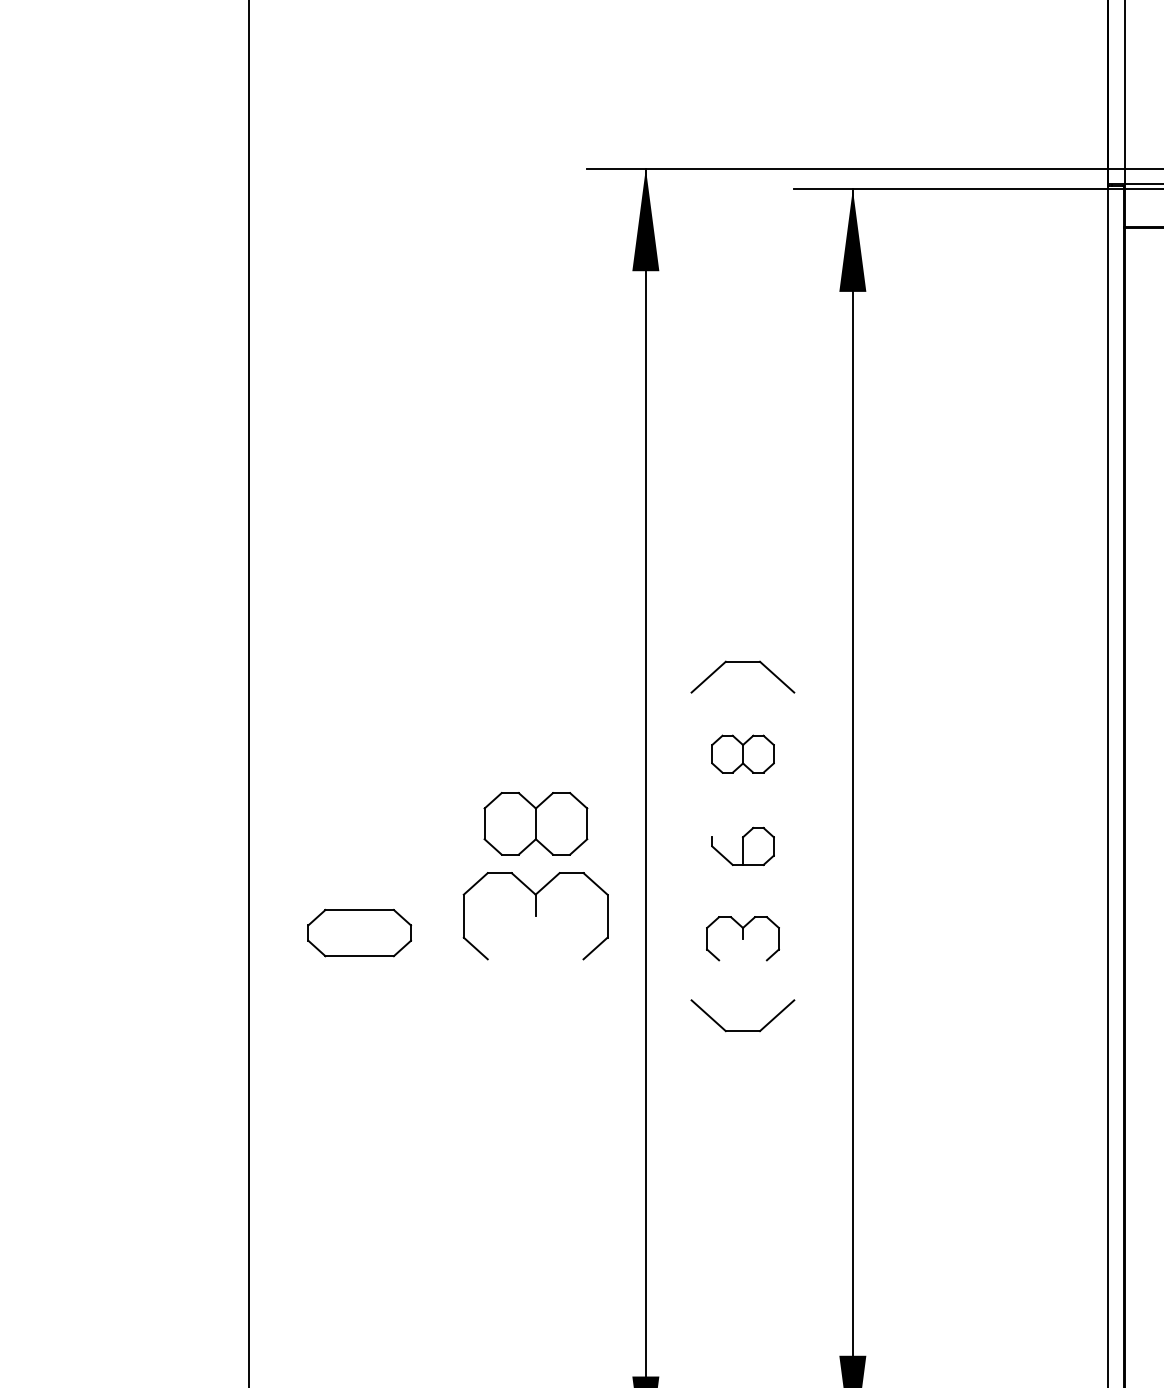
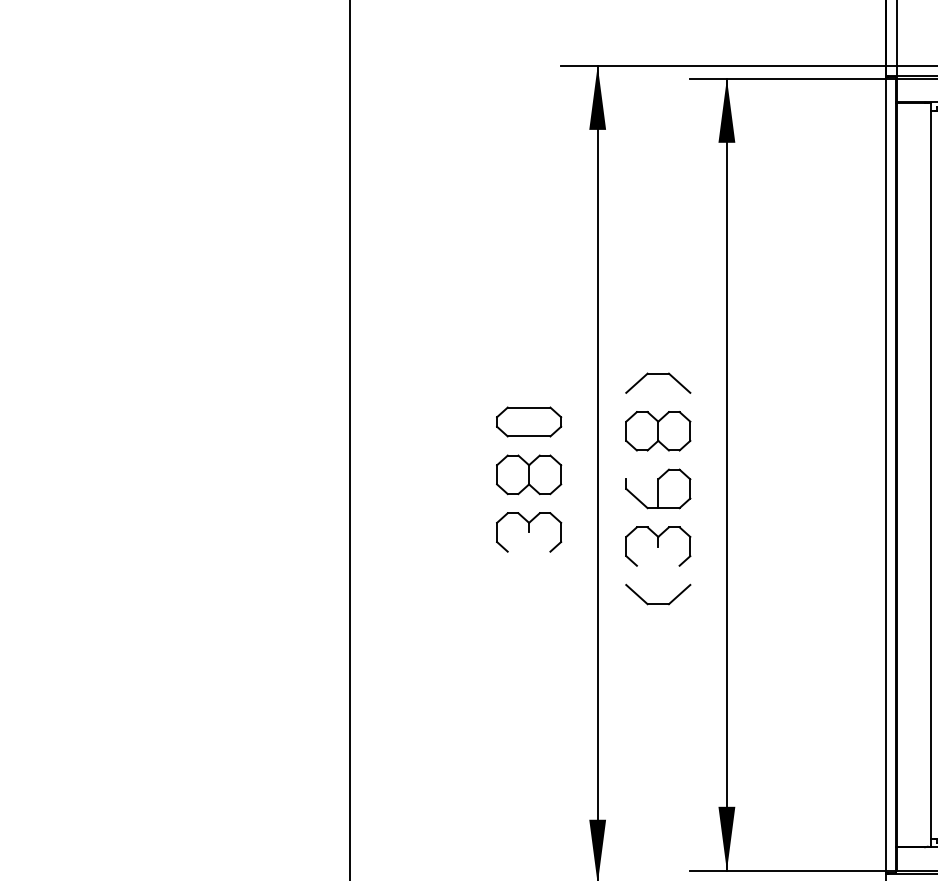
part: (743, 754) -> (658, 431), size x1.67
part: (743, 845) -> (658, 488), size x1.67
part: (536, 916) -> (529, 532), size x0.71
part: (360, 932) -> (529, 421), moved
part: (743, 938) -> (658, 546), size x1.43

